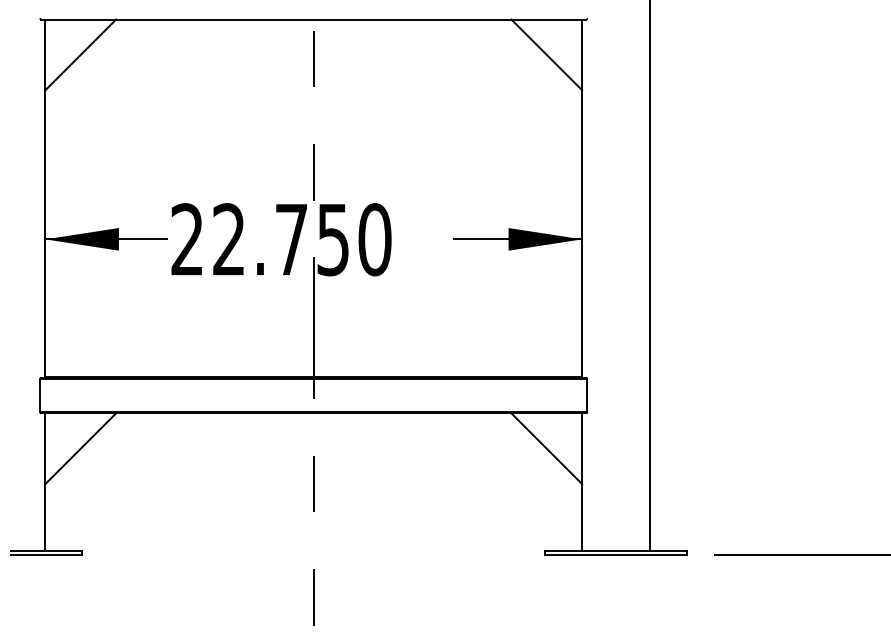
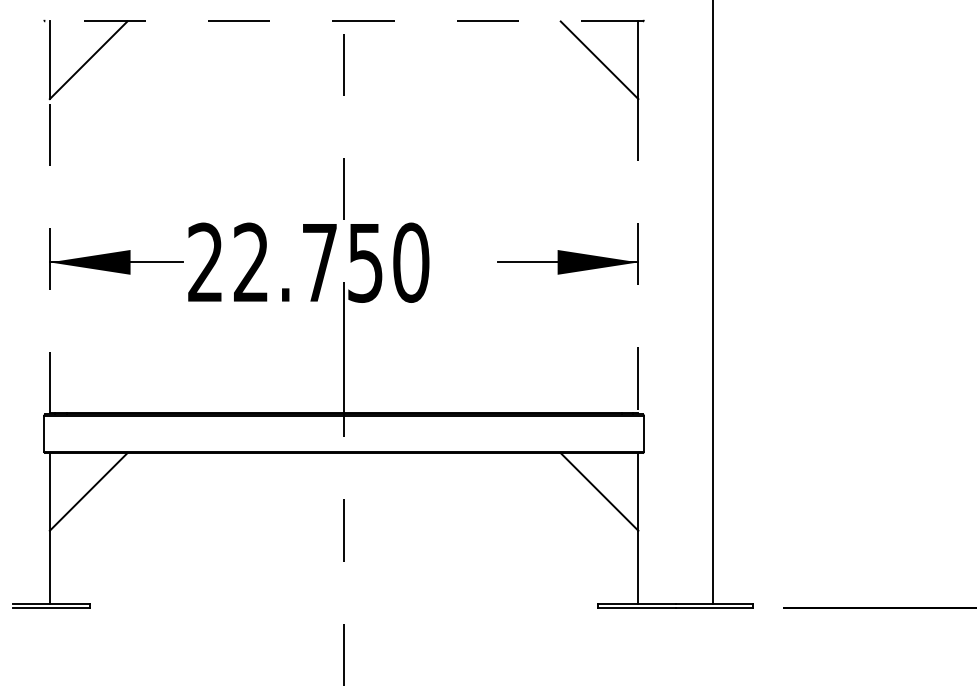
line: (314, 19) -> (344, 21), solid -> dashed
line: (45, 233) -> (49, 256), solid -> dashed
line: (582, 233) -> (638, 256), solid -> dashed

